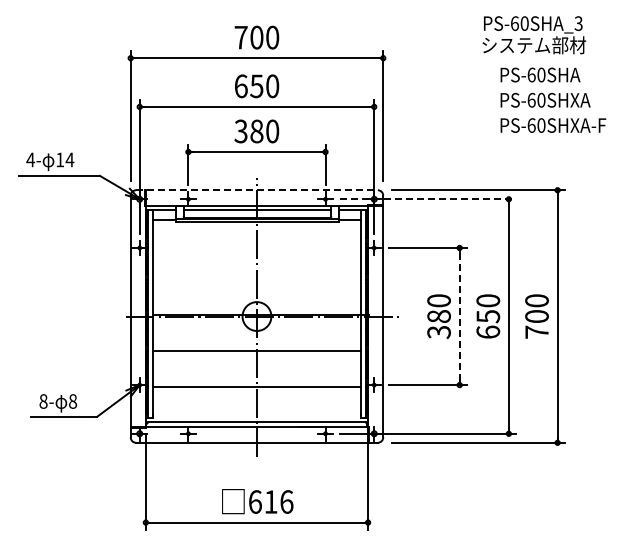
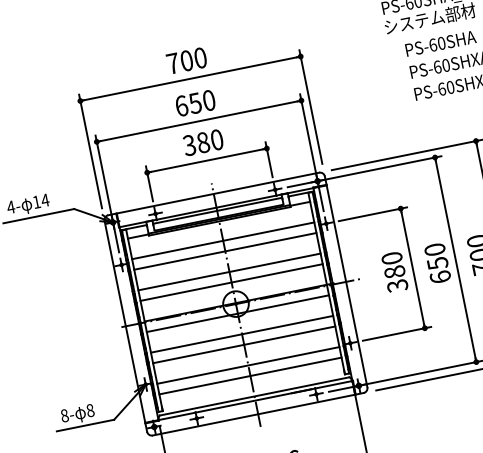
line: (256, 190) -> (213, 194), dashed -> solid
line: (428, 199) -> (365, 171), dashed -> solid
line: (256, 243) -> (222, 240), added
line: (256, 256) -> (225, 251), added
line: (256, 279) -> (229, 271), added
line: (256, 291) -> (231, 282), added
line: (459, 316) -> (412, 268), dashed -> solid
line: (256, 327) -> (237, 313), added
line: (256, 363) -> (243, 345), added
line: (256, 398) -> (249, 375), added

